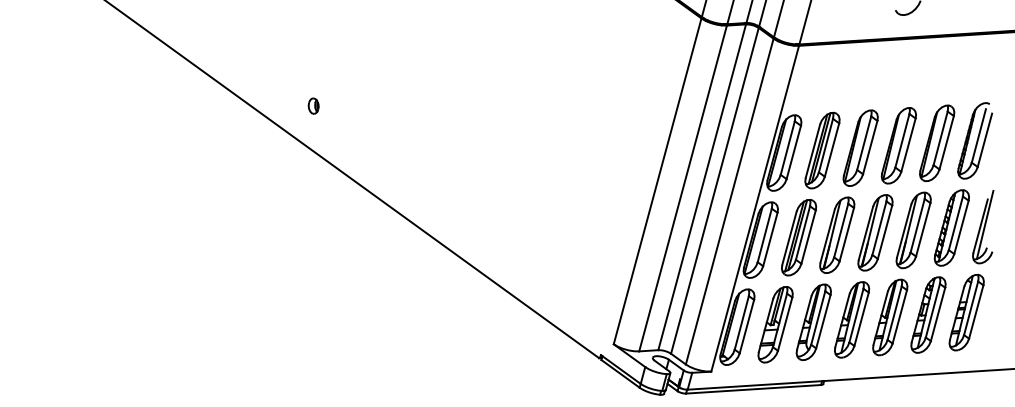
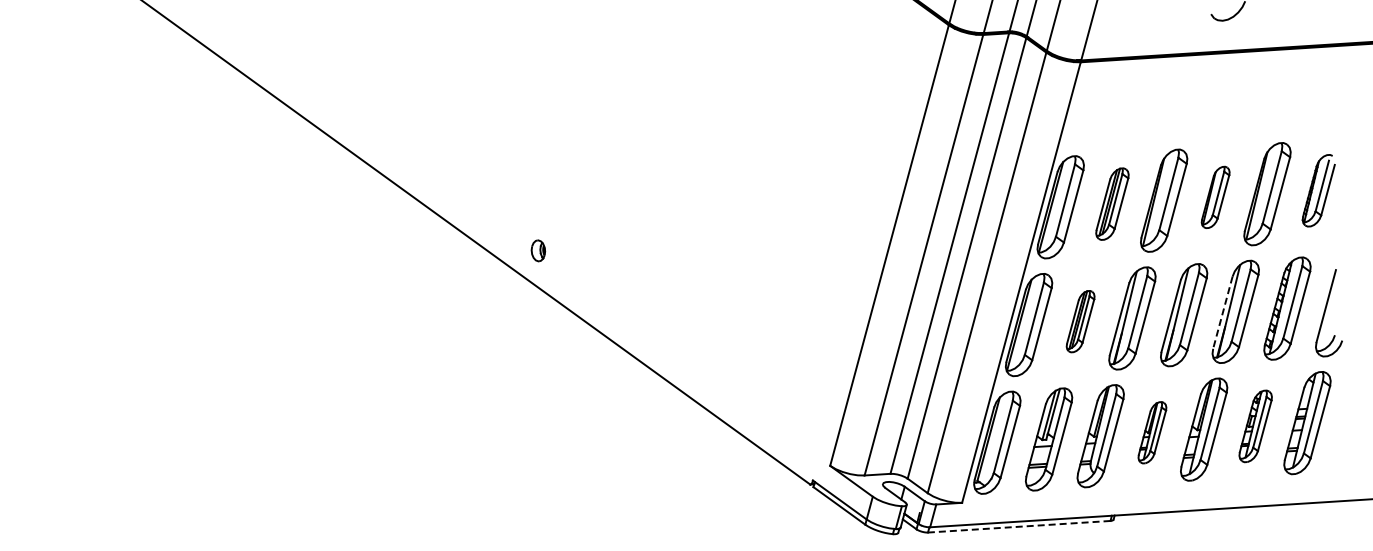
part: (313, 105) -> (538, 250), moved
part: (974, 140) -> (1318, 190), size x0.7
part: (898, 145) -> (1215, 197), size x0.6
part: (822, 150) -> (1112, 204), size x0.7
line: (985, 224) -> (1332, 304), removed
line: (903, 231) -> (1222, 313), solid -> dashed
part: (798, 237) -> (1080, 321), size x0.6
part: (928, 315) -> (1255, 426), size x0.7
part: (852, 319) -> (1152, 432), size x0.6
line: (753, 389) -> (1018, 526), solid -> dashed

